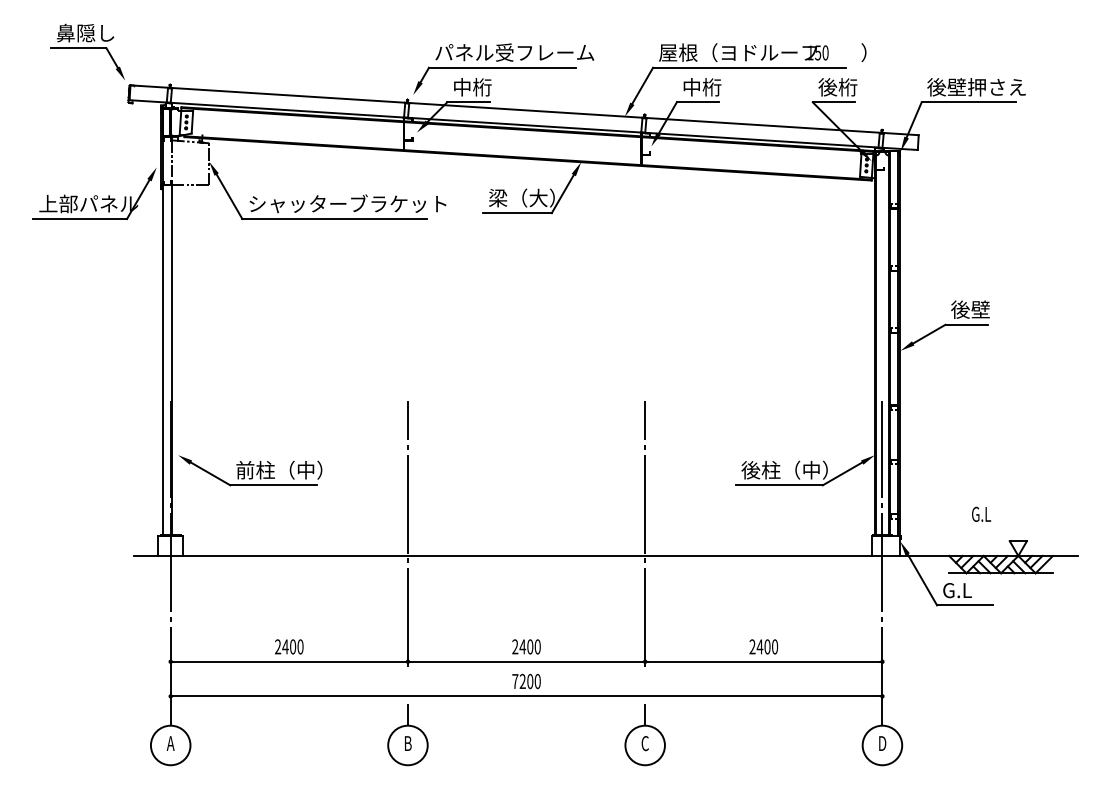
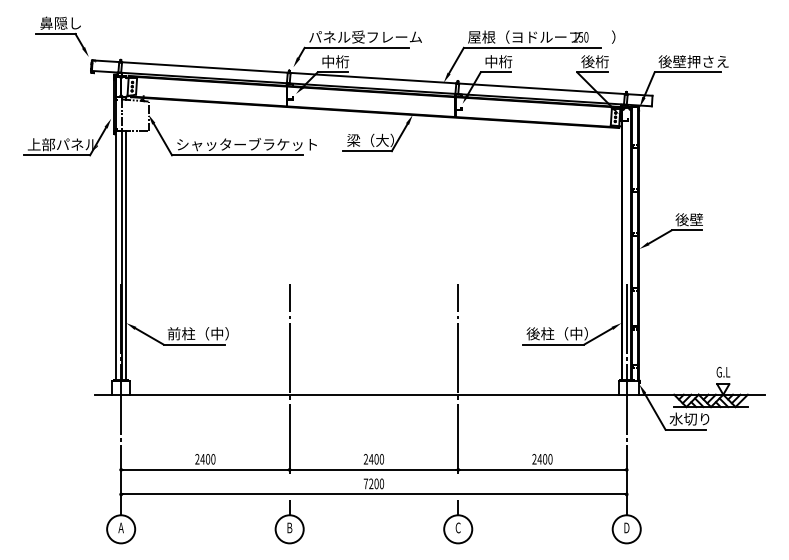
line: (178, 359) -> (126, 255), added
text: (981, 513) -> (723, 371), moved
text: (970, 590) -> (689, 419), G.L -> 水切り

